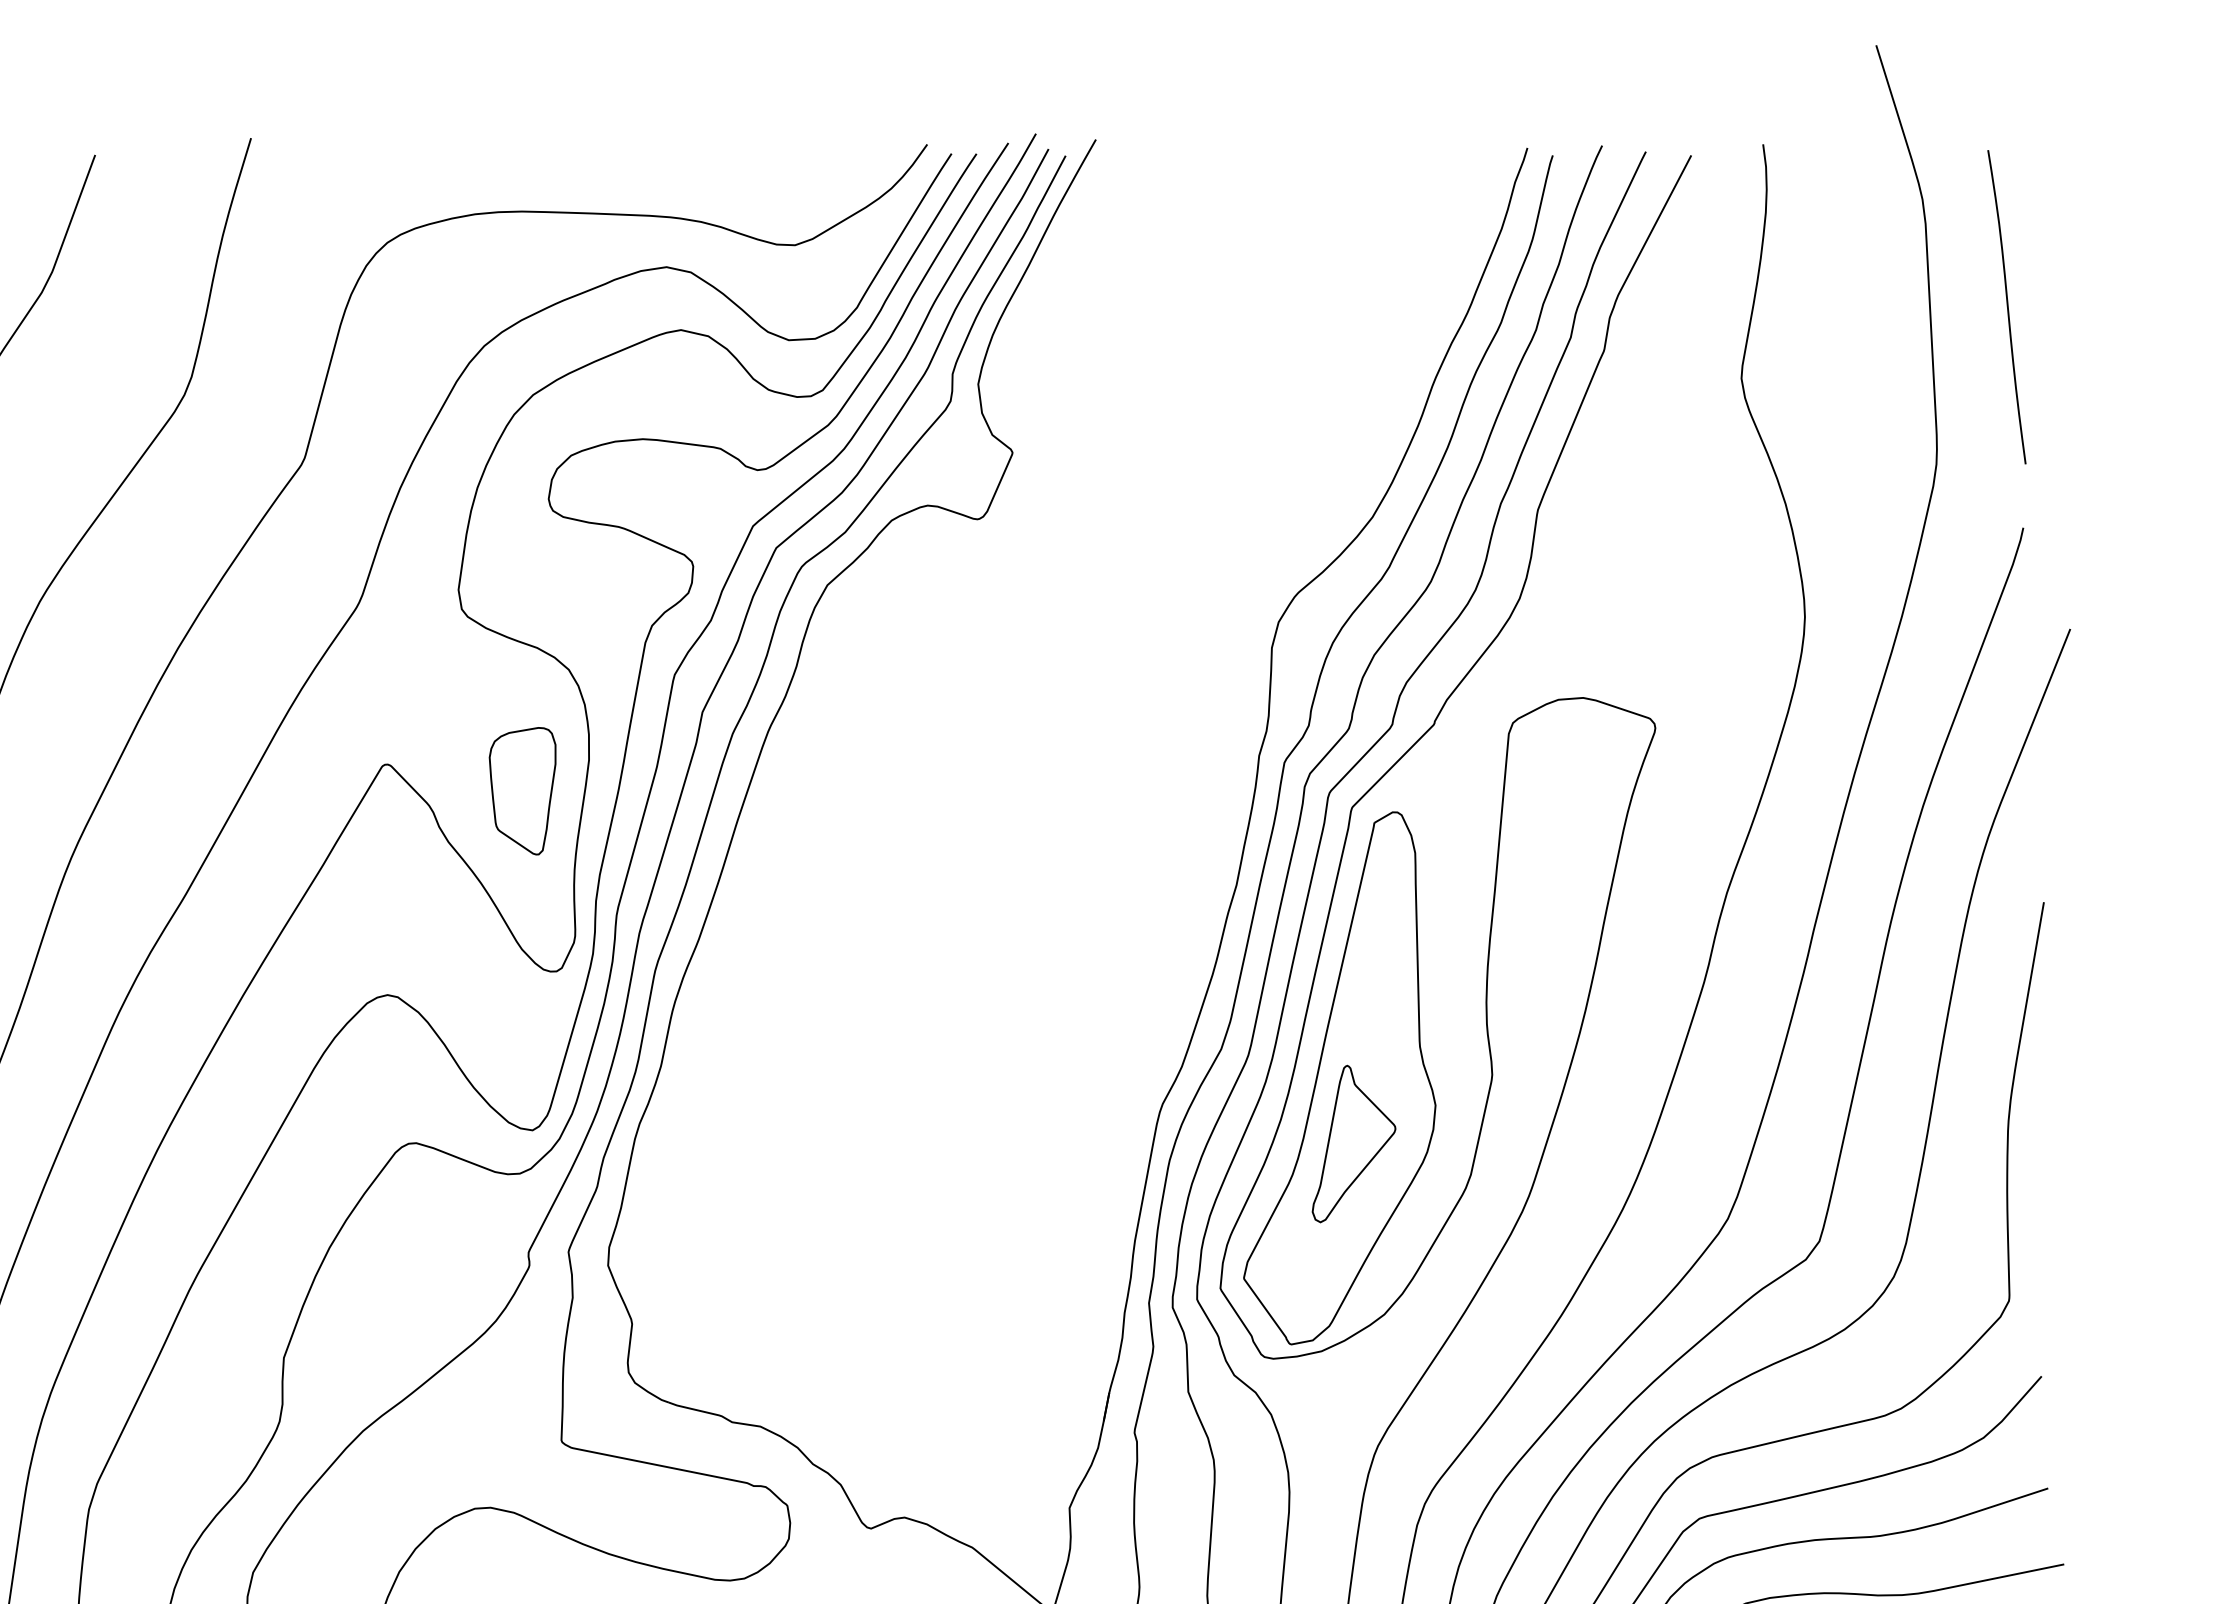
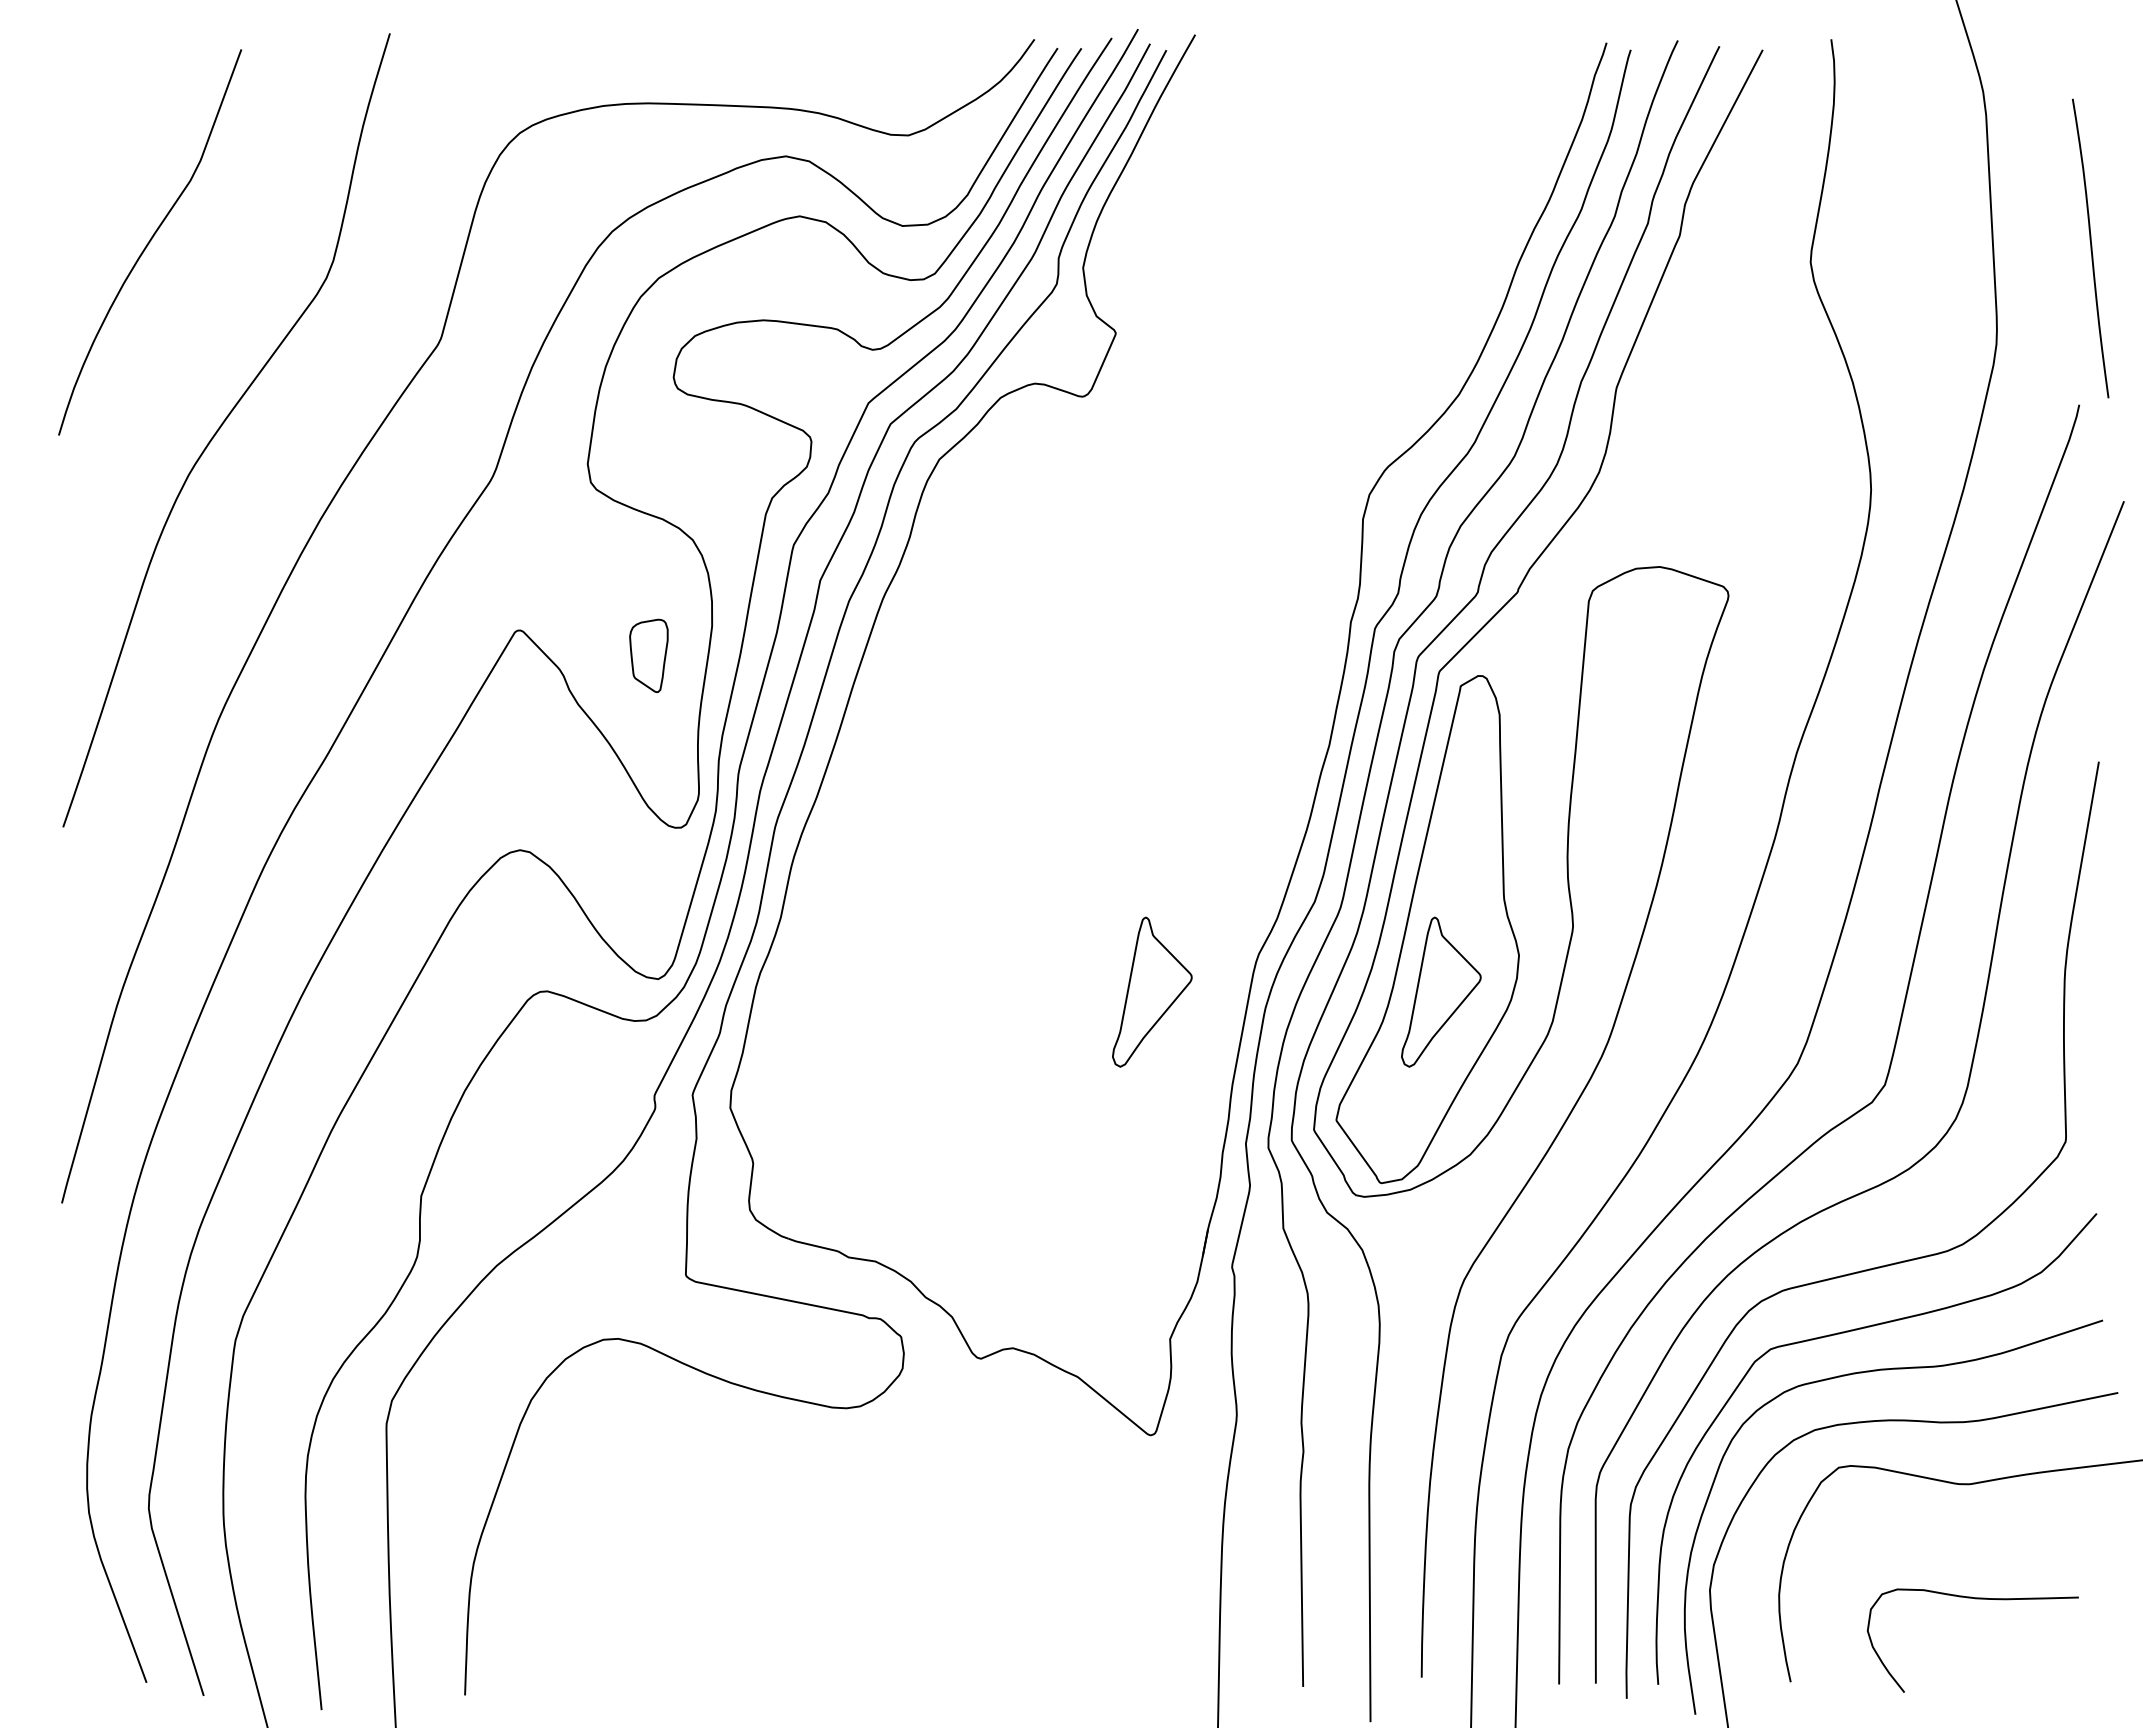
curve: (2006, 307) -> (2090, 248), moved
part: (522, 790) -> (648, 655), size x0.6
part: (1051, 1143) -> (1152, 991), added

